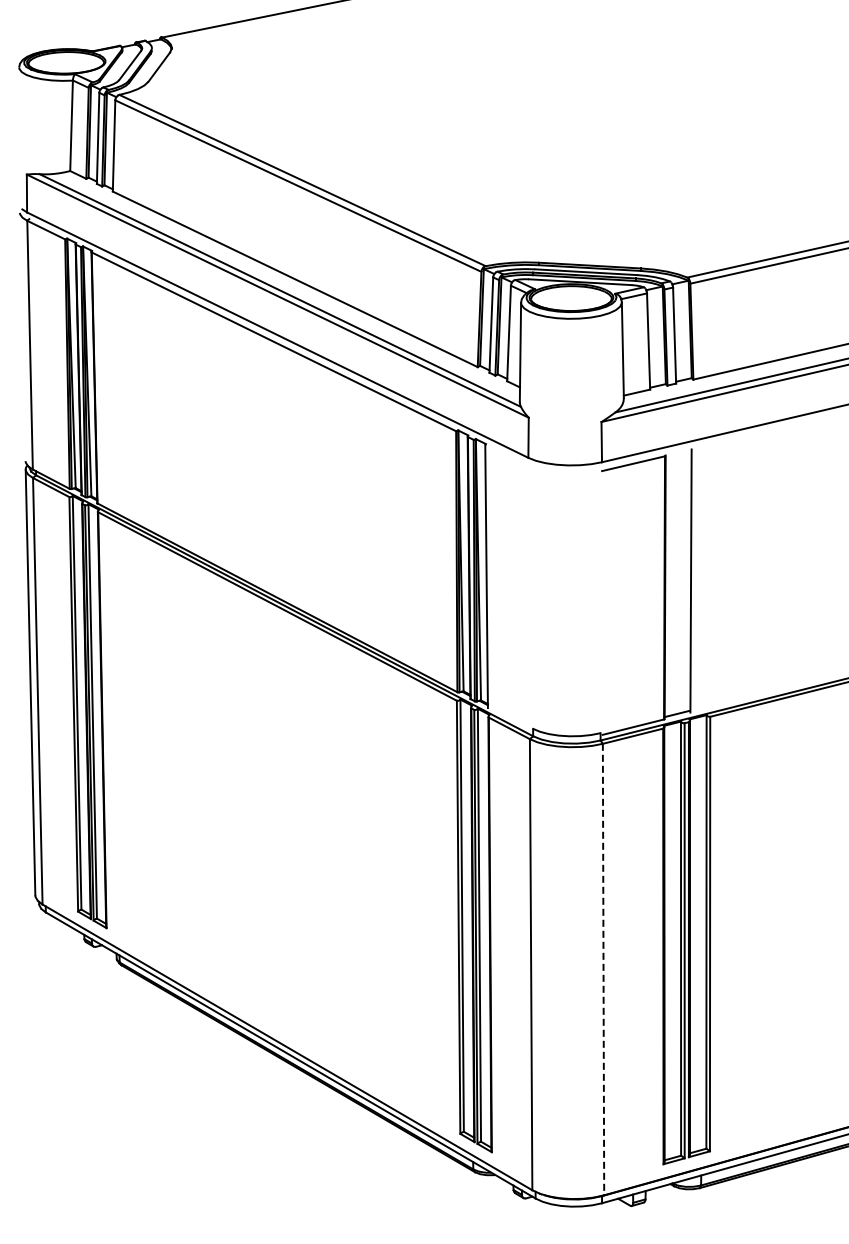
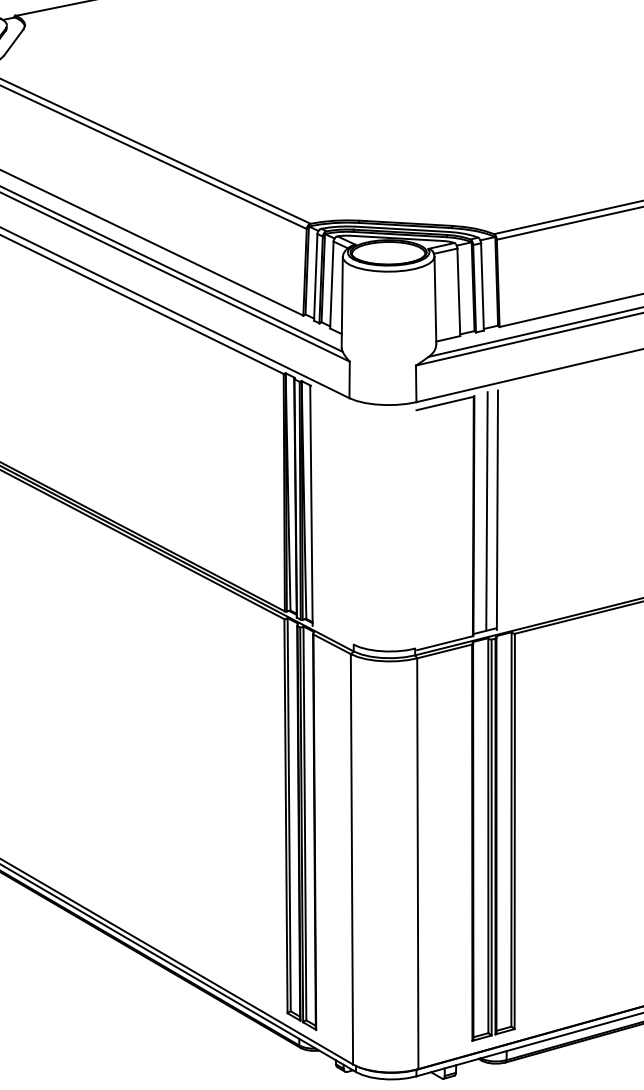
line: (679, 581) -> (486, 510), added
line: (603, 969) -> (417, 863), dashed -> solid

